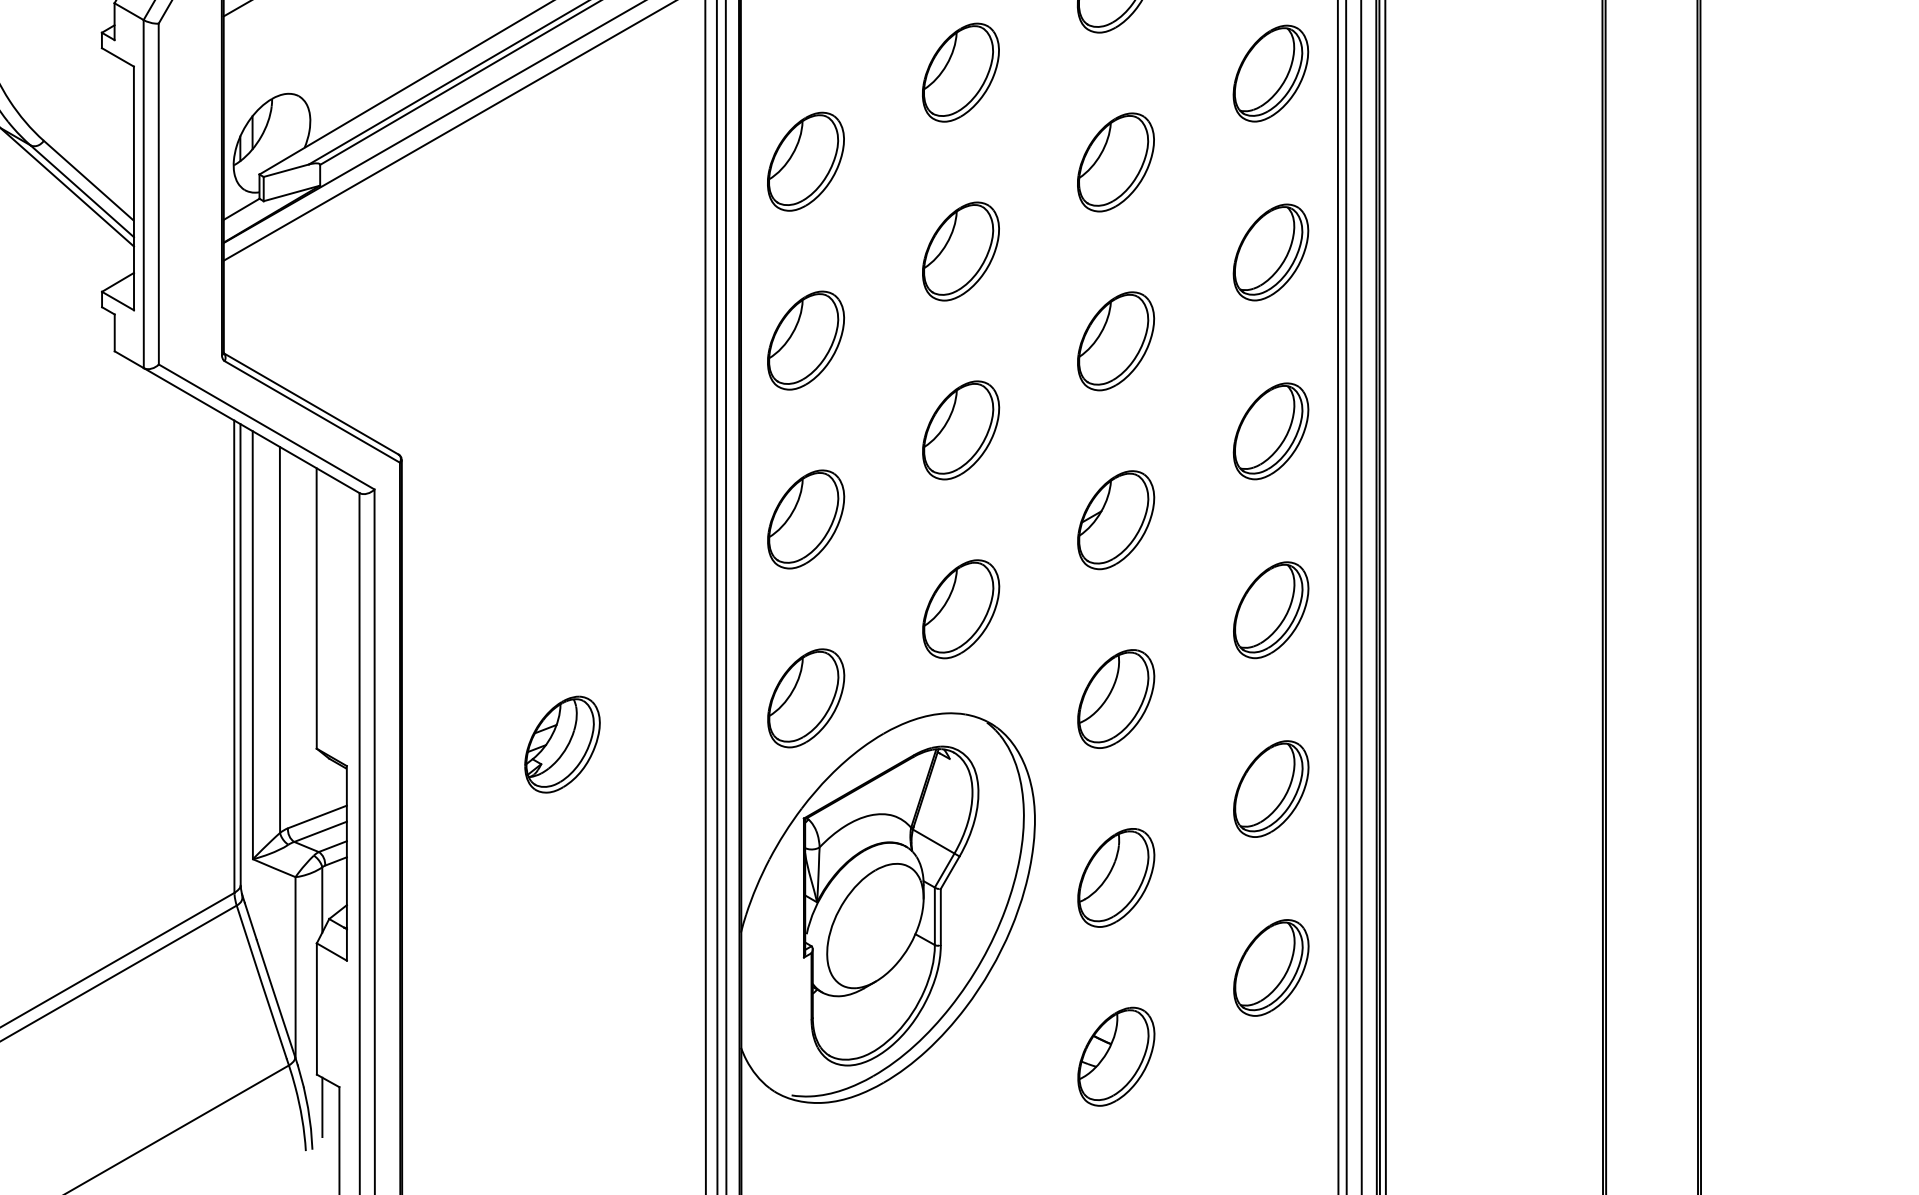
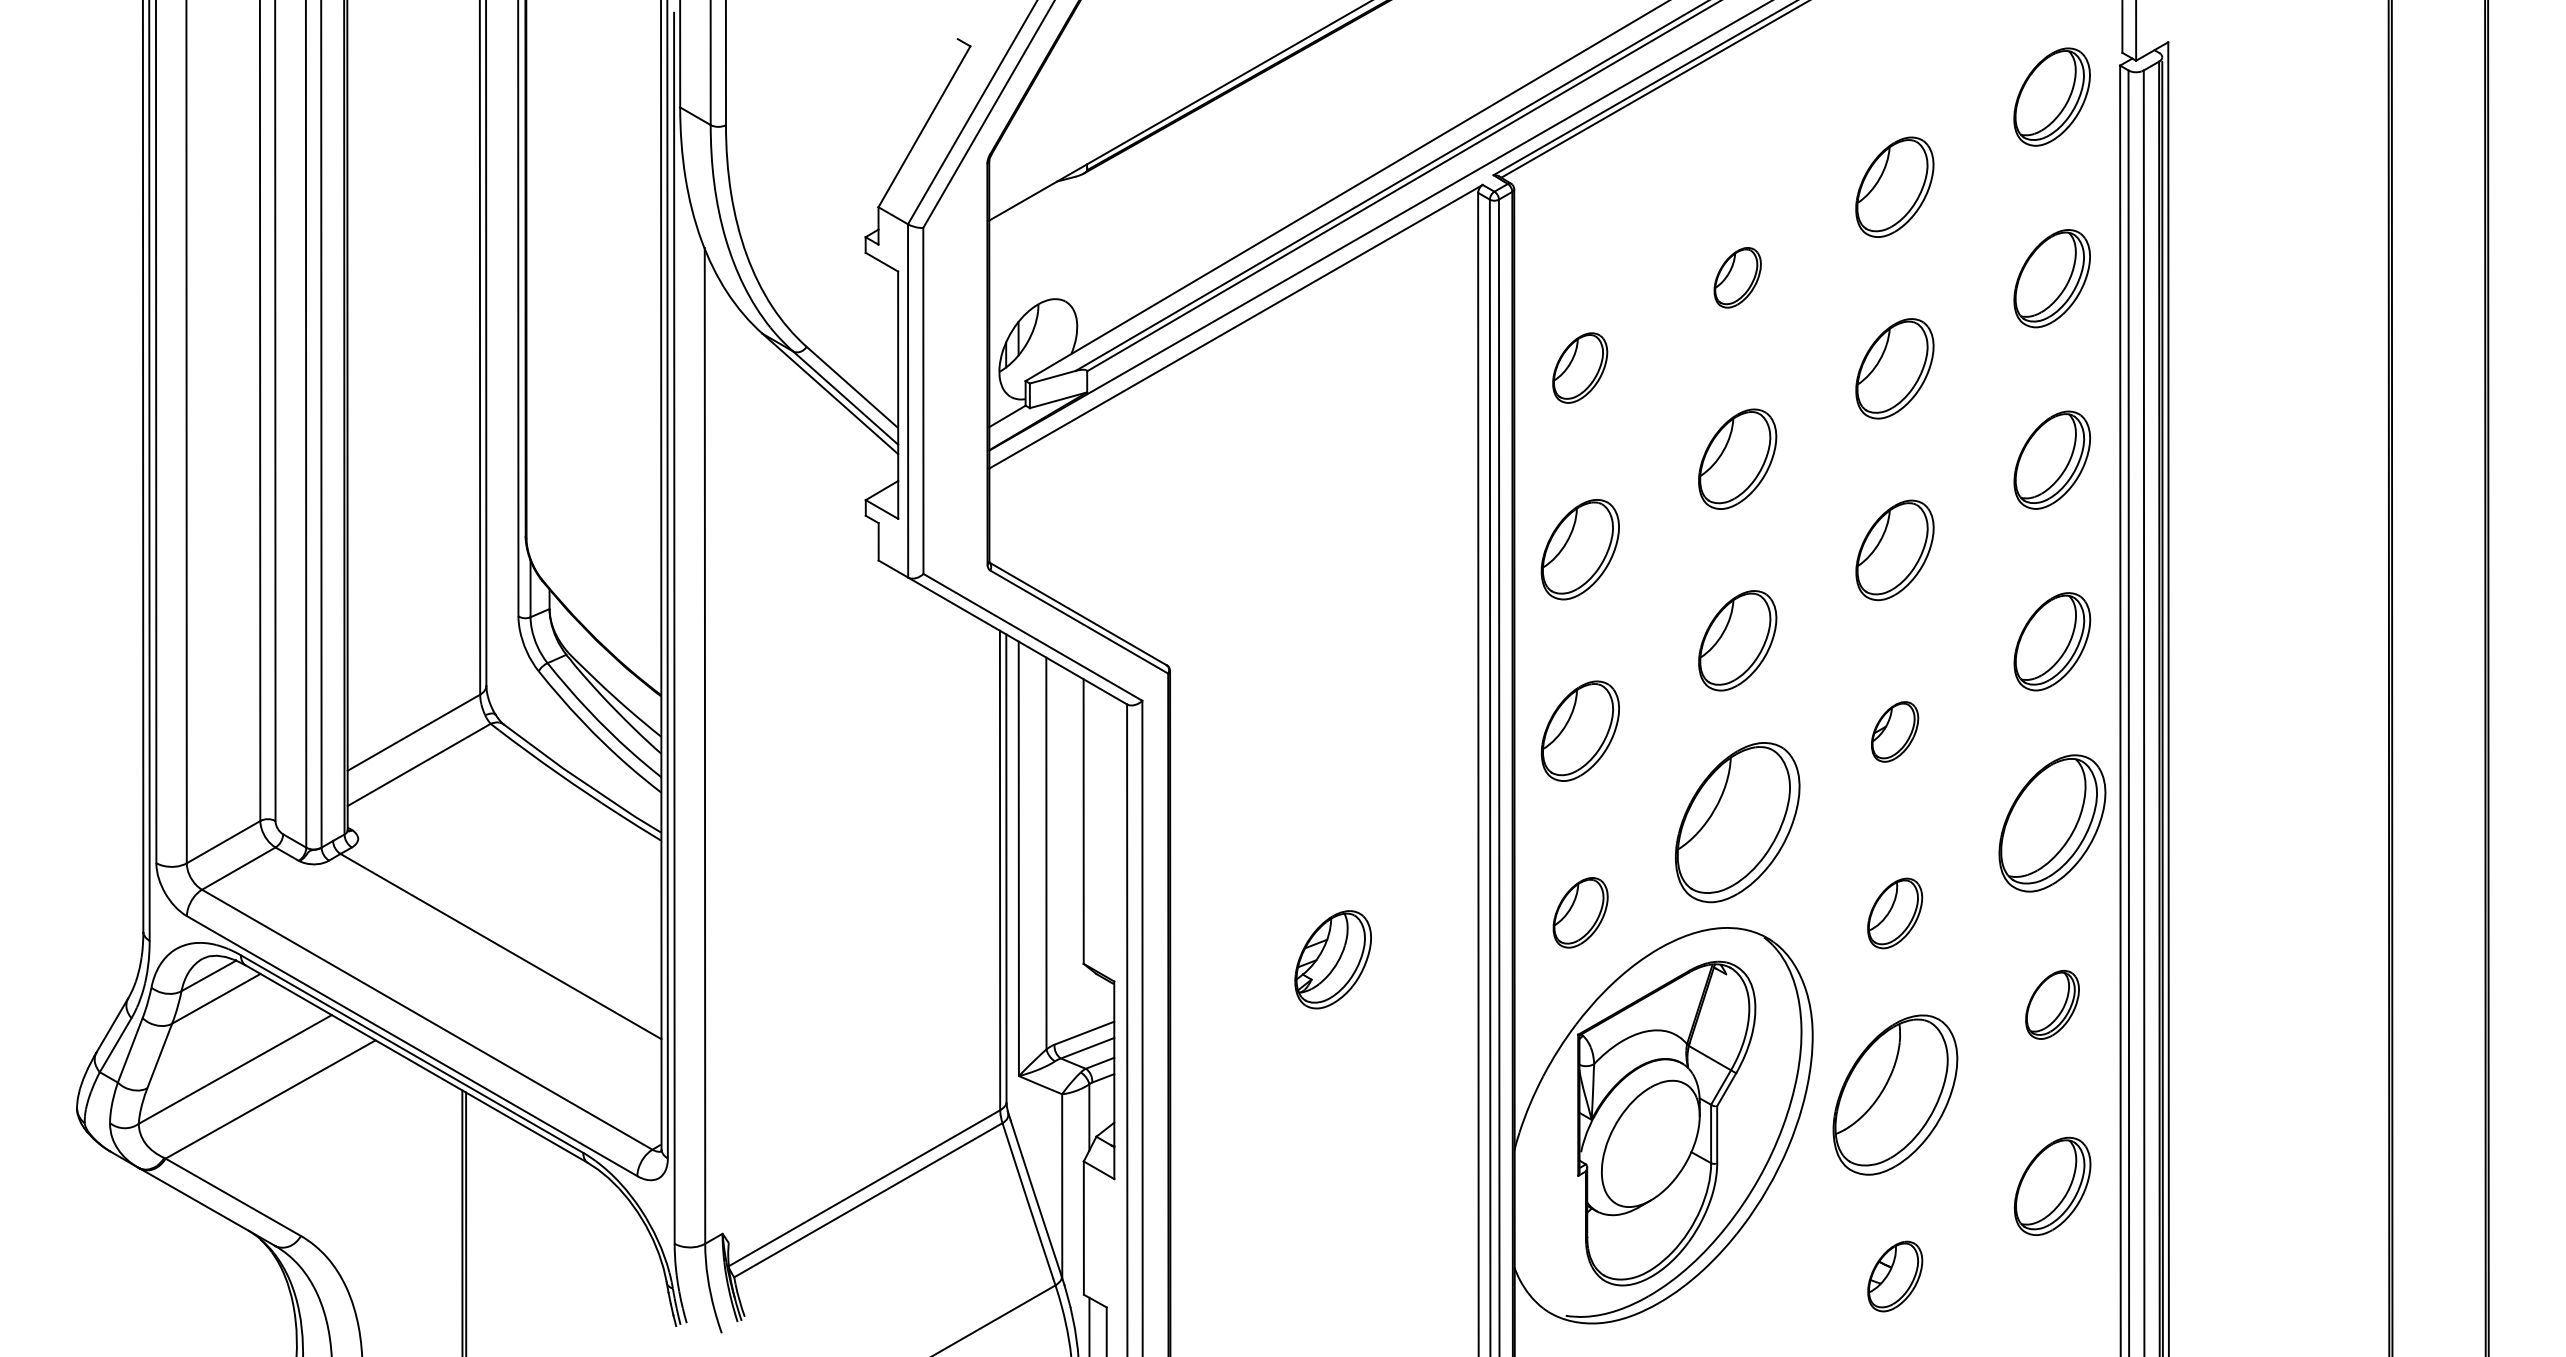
part: (960, 72) -> (1737, 277), size x0.6
part: (805, 161) -> (1579, 367), size x0.7
part: (1115, 519) -> (1894, 731), size x0.6
part: (960, 608) -> (1737, 821), size x1.6
part: (1271, 609) -> (2052, 822), size x1.4
part: (806, 698) -> (1580, 912), size x0.7
part: (1115, 699) -> (1894, 913), size x0.7
part: (1271, 788) -> (2052, 1004), size x0.7
part: (1115, 877) -> (1894, 1094), size x1.6
part: (1115, 1056) -> (1894, 1276), size x0.7

